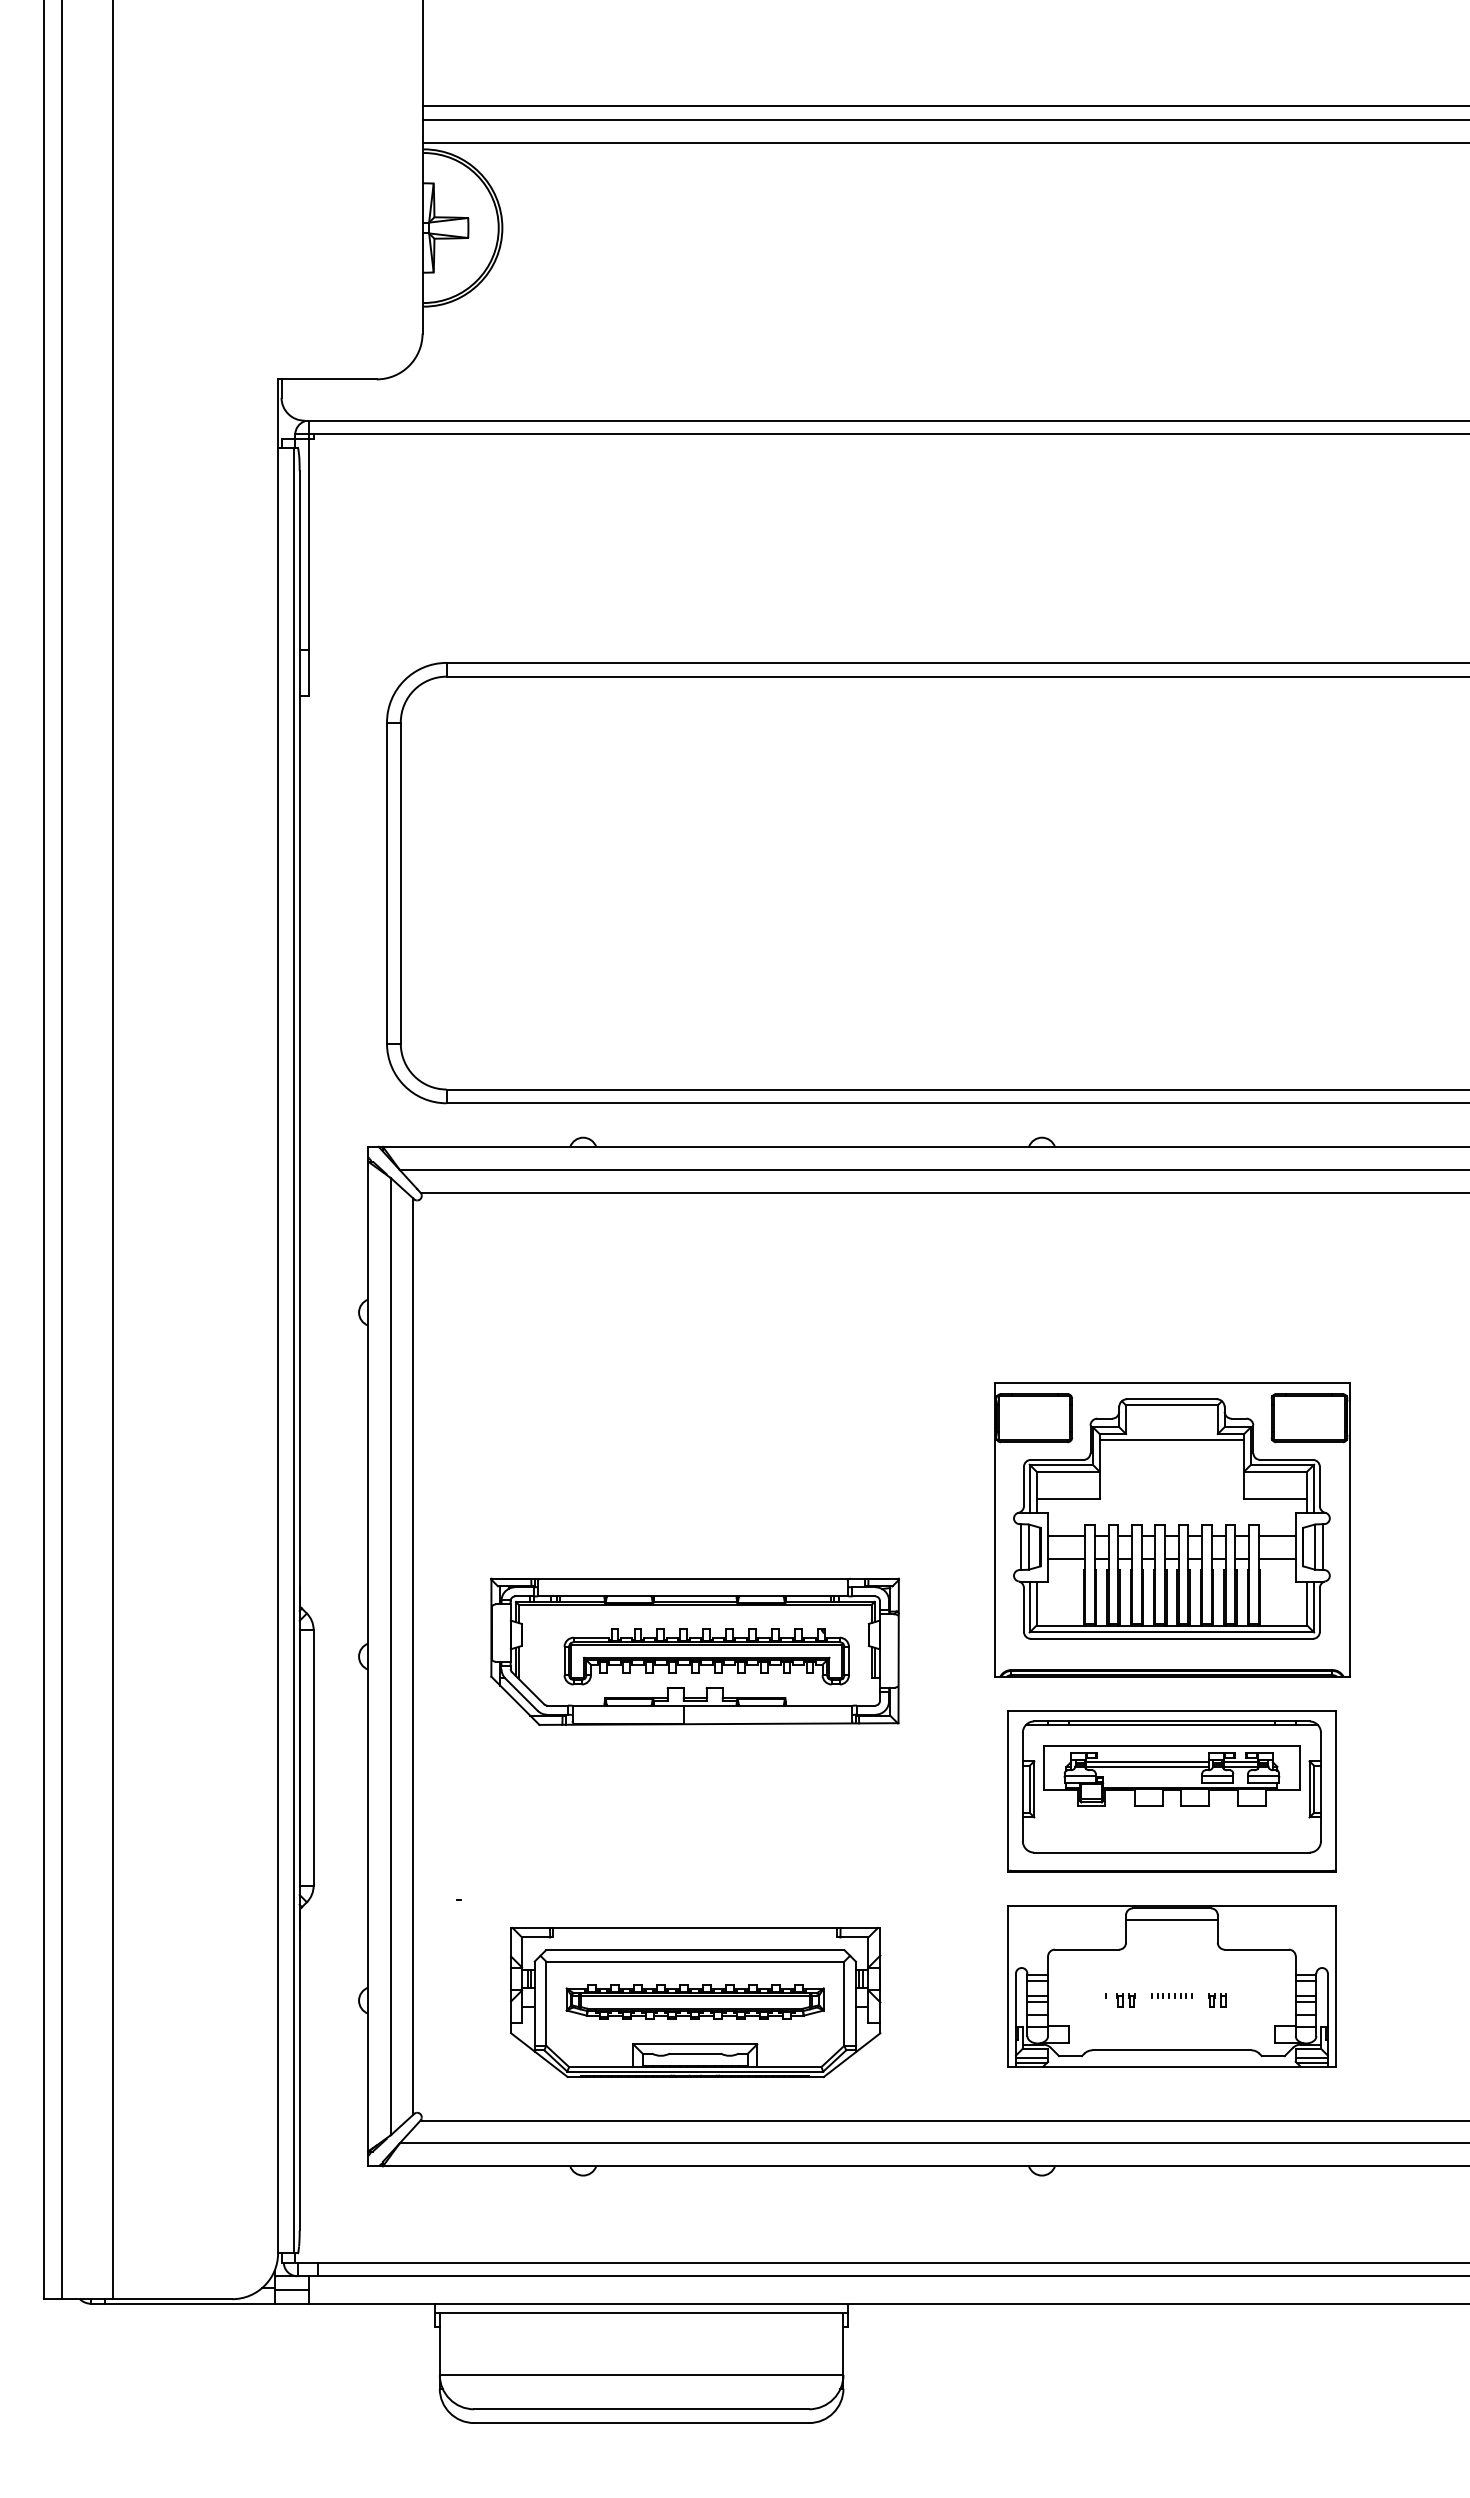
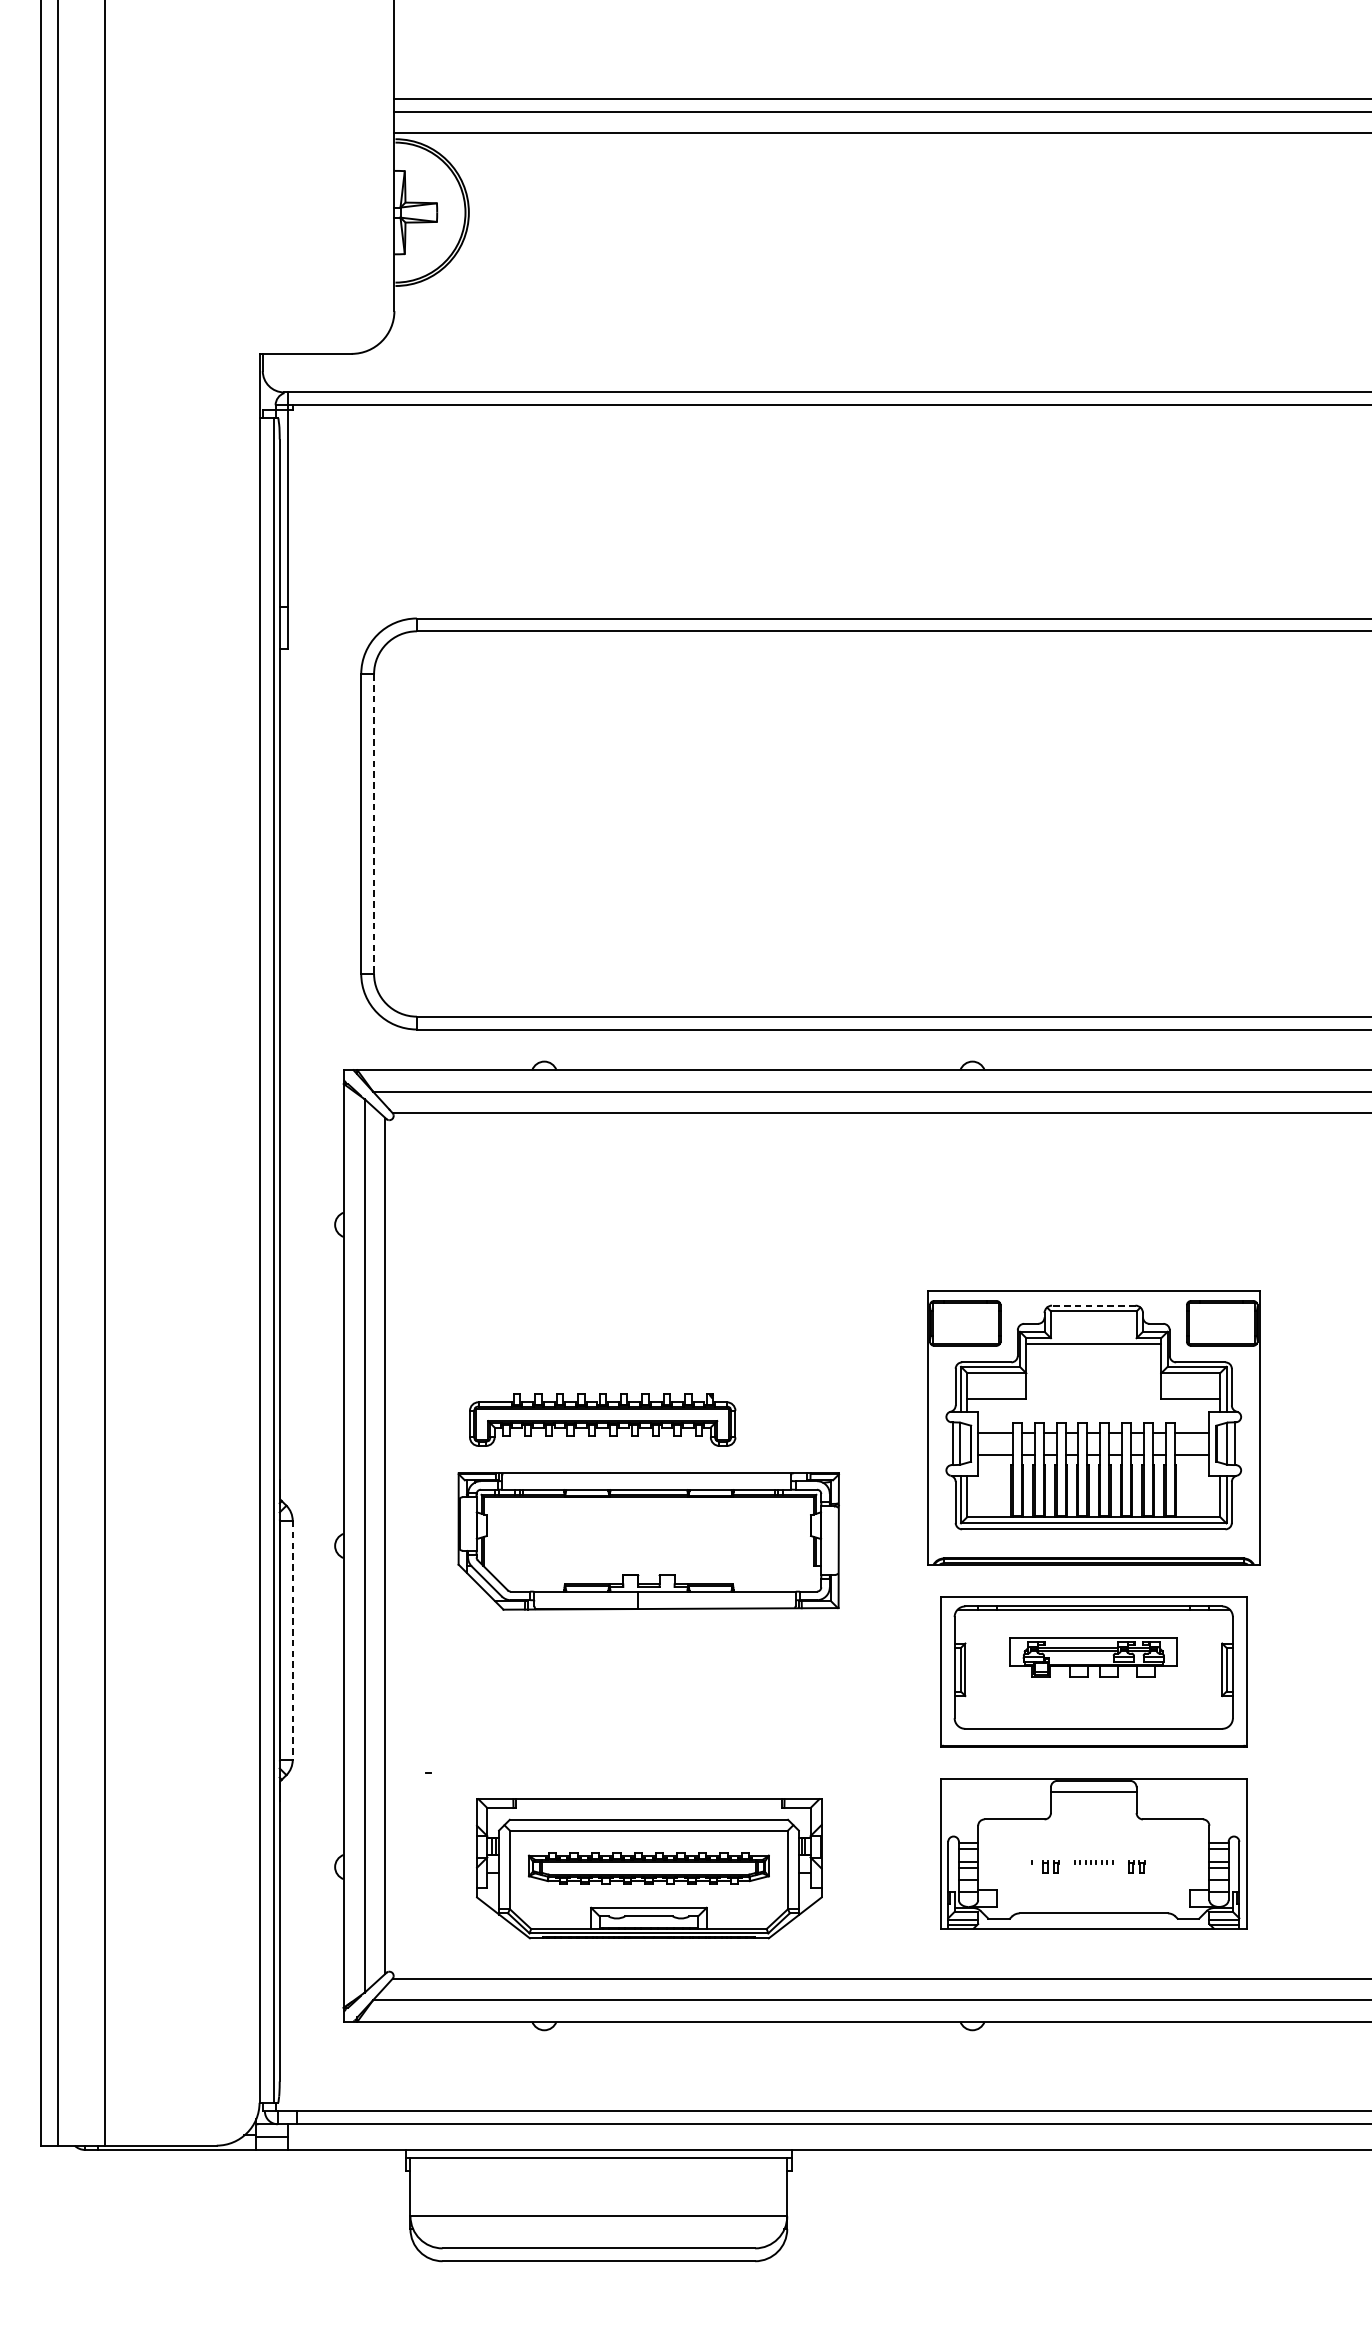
line: (400, 883) -> (373, 824), solid -> dashed
line: (1171, 1399) -> (1093, 1305), solid -> dashed
part: (706, 1656) -> (602, 1419), moved
line: (313, 1758) -> (292, 1641), solid -> dashed
part: (1171, 1775) -> (1093, 1656), size x0.7

